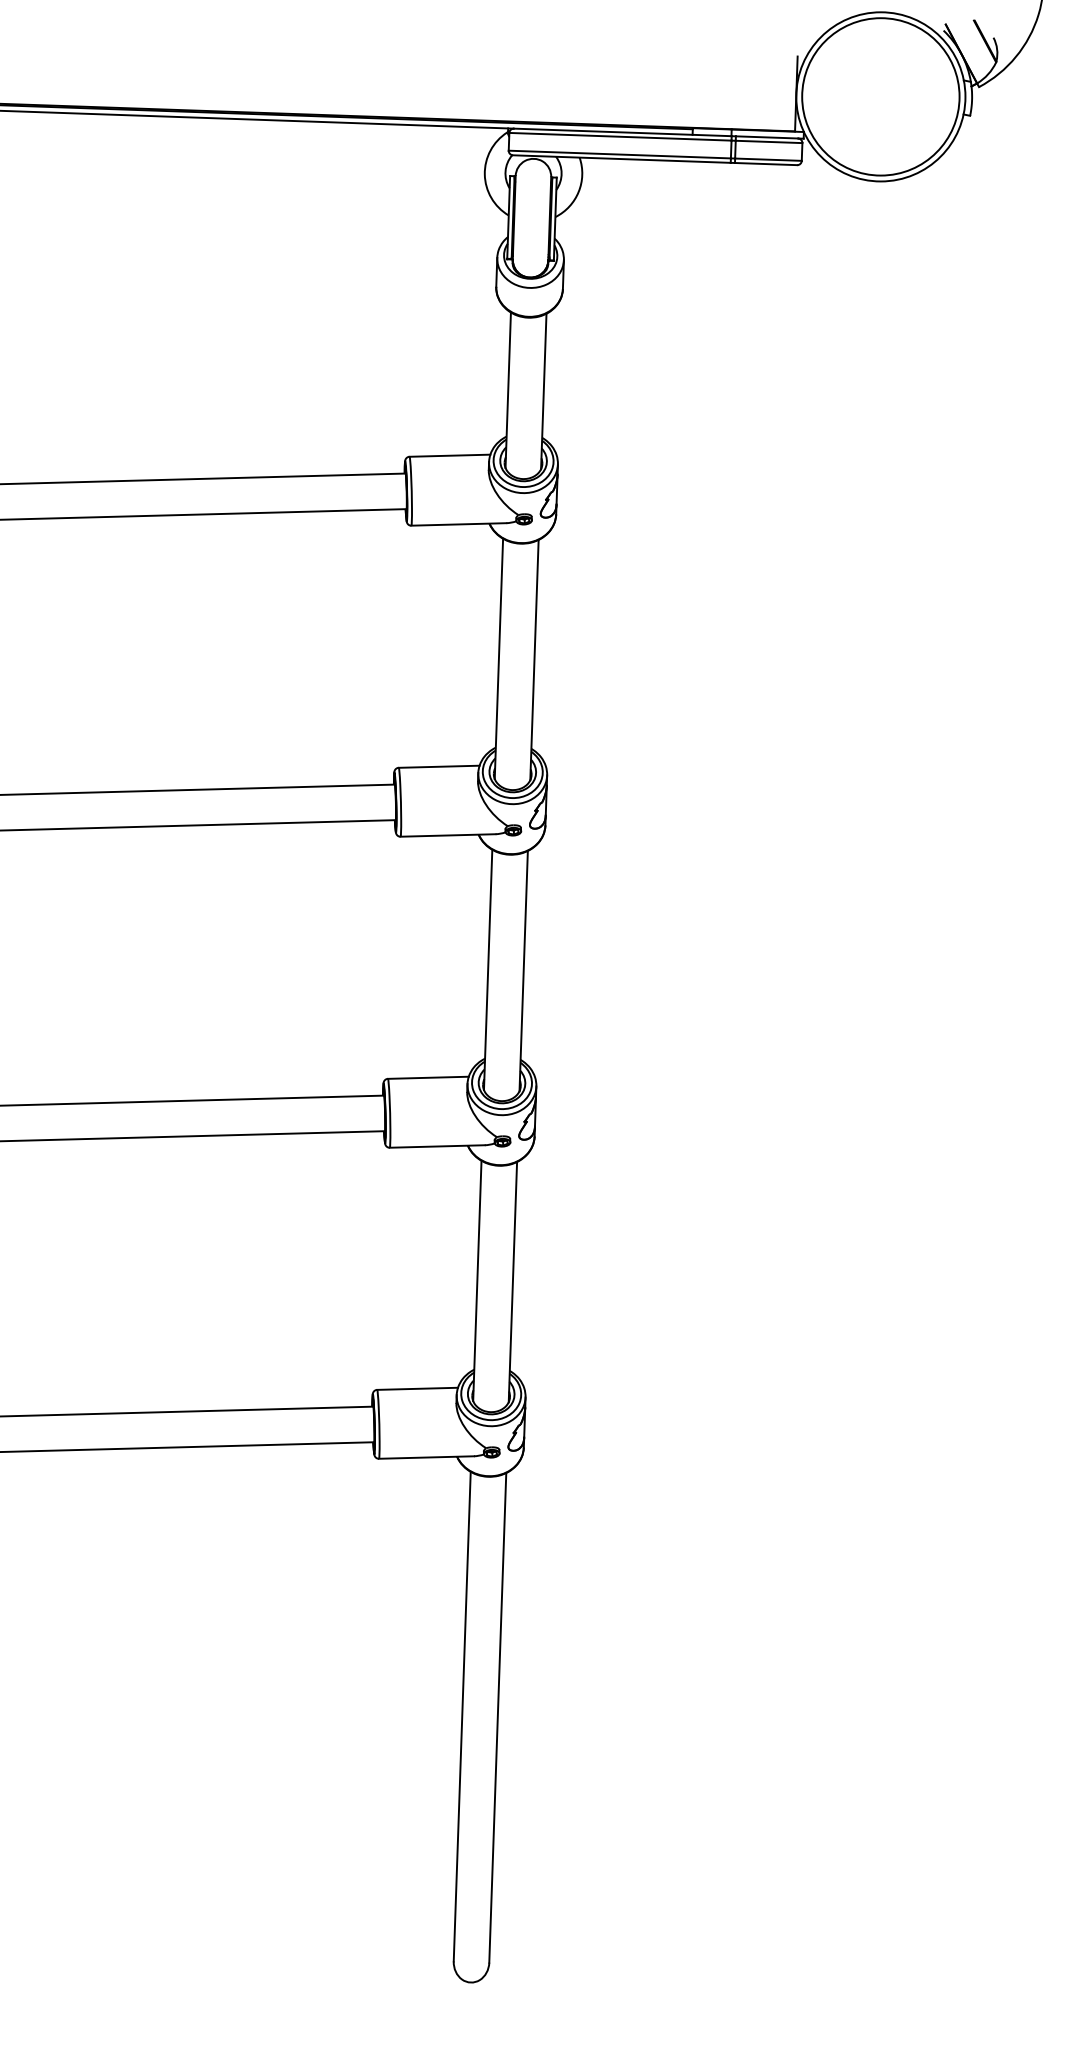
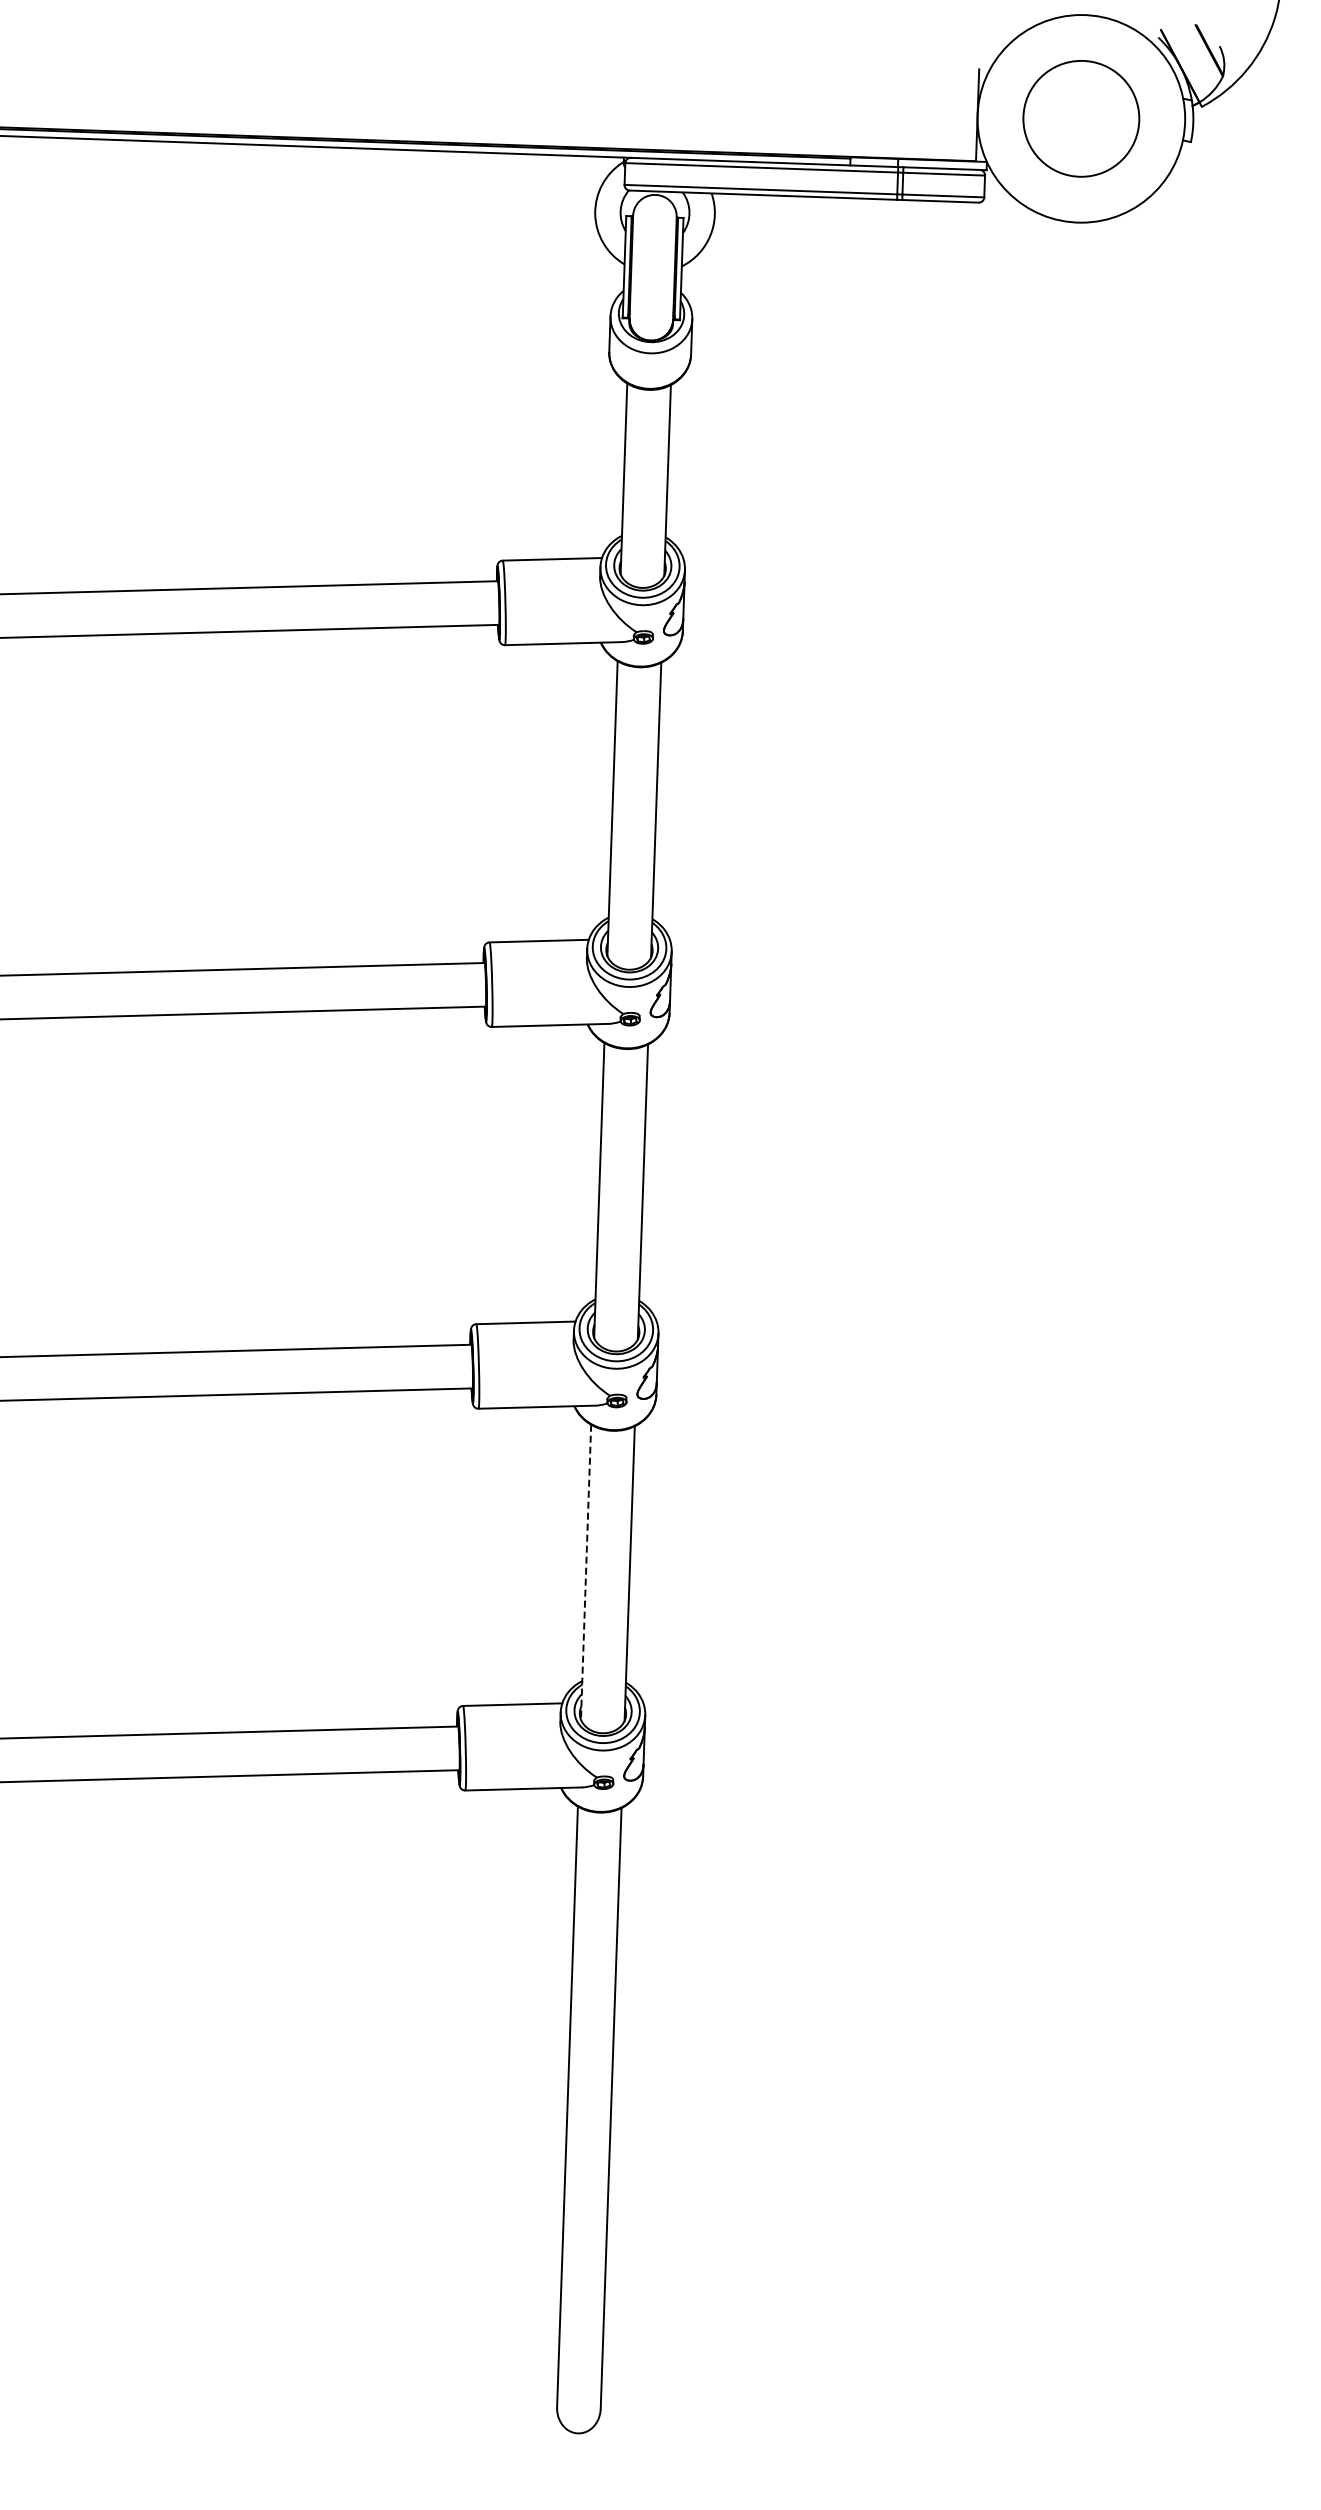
circle: (880, 96) -> (1080, 118), size x0.6
line: (477, 1281) -> (586, 1572), solid -> dashed

